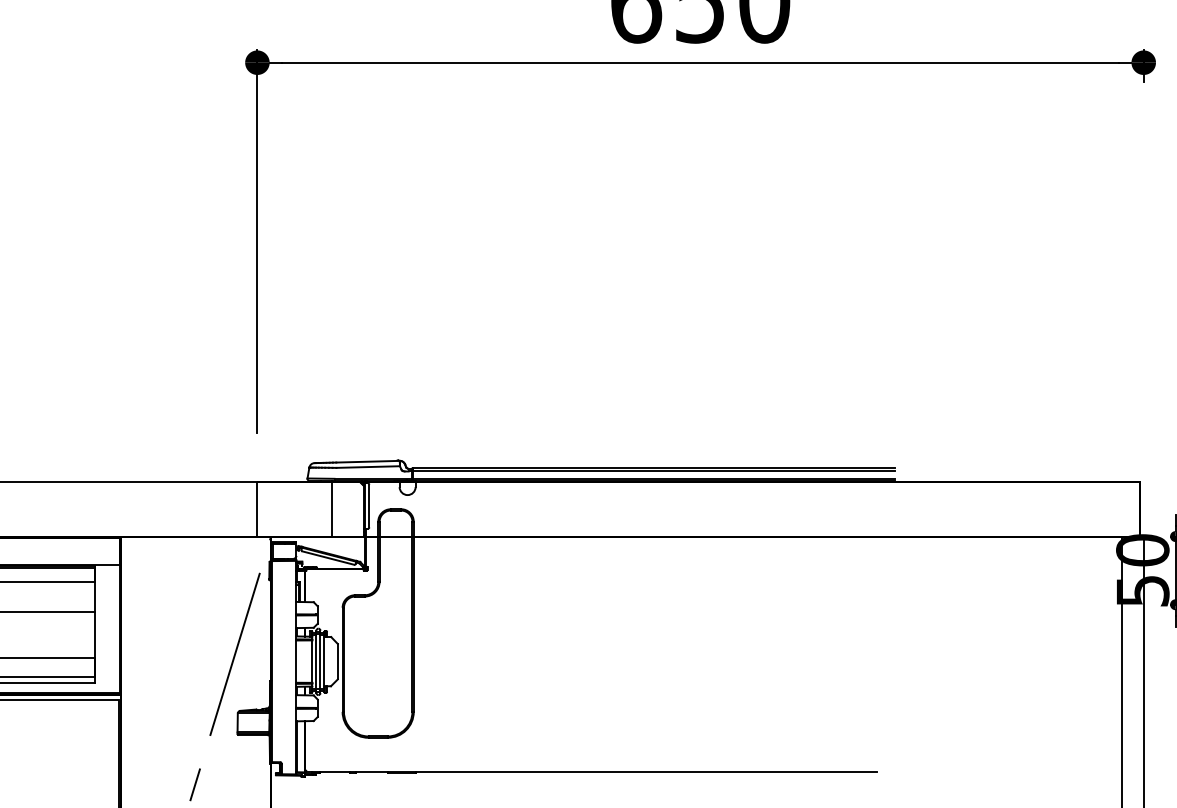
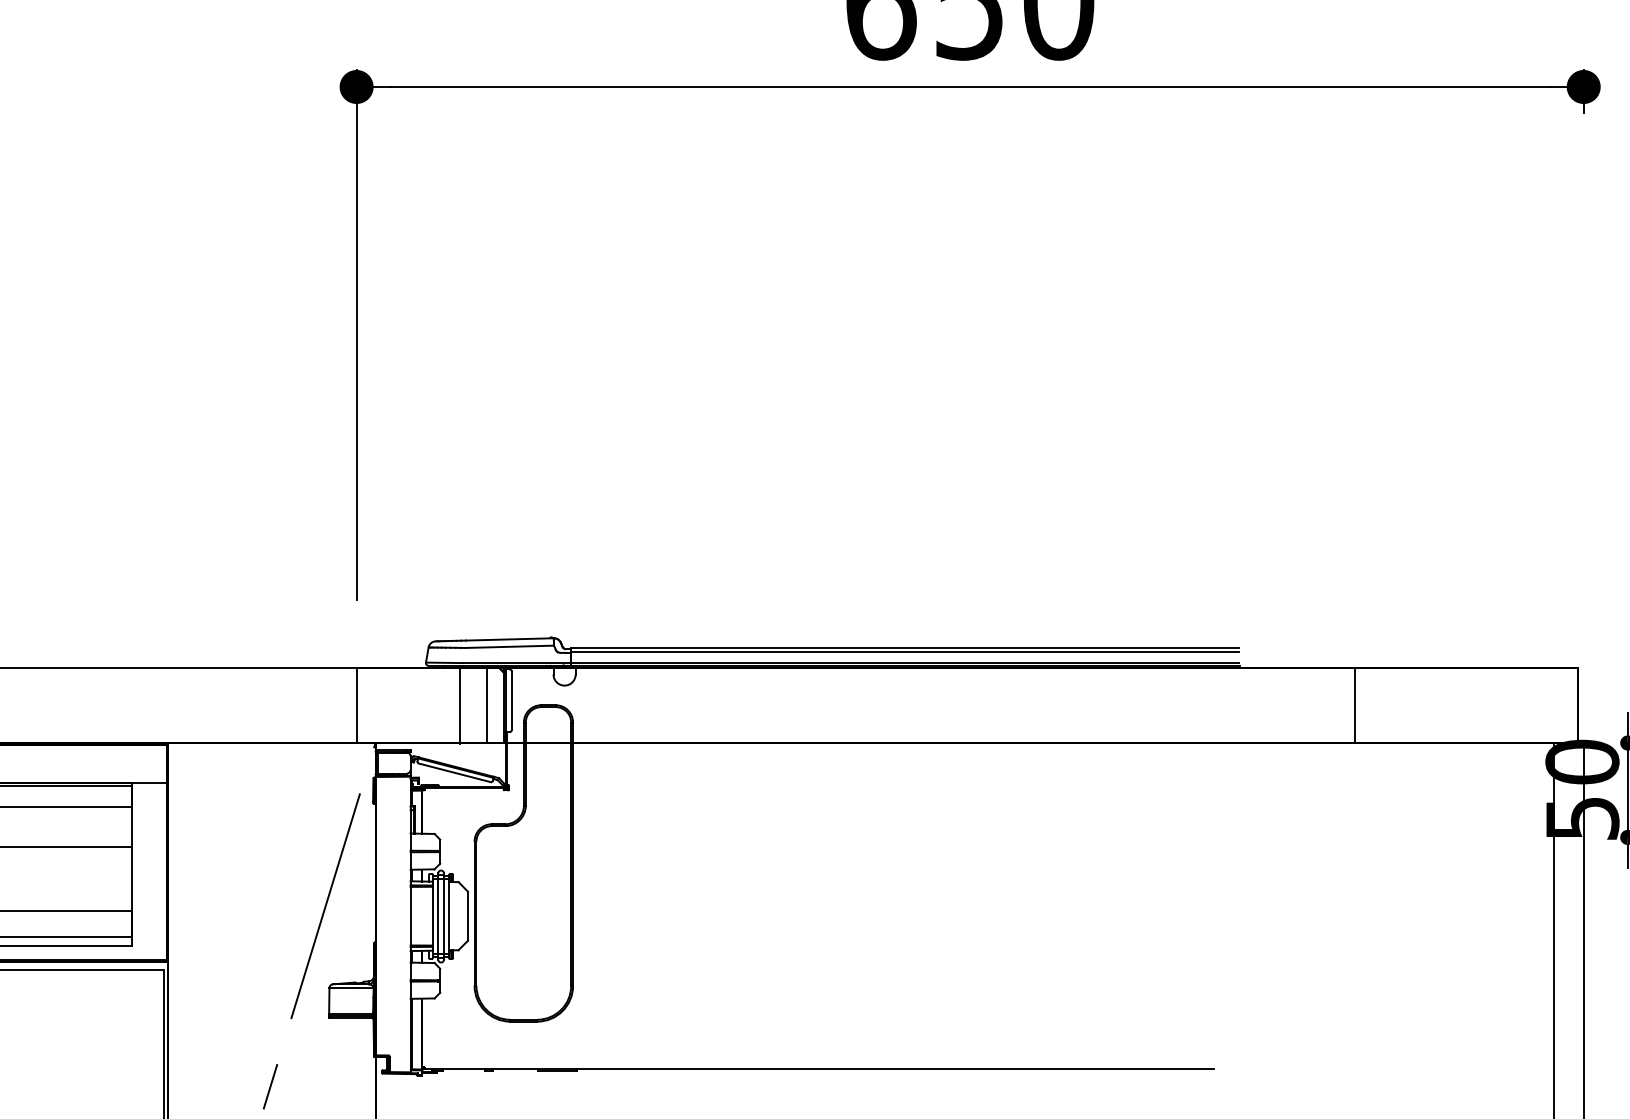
line: (351, 509) -> (486, 705), added
line: (978, 509) -> (1354, 705), added

